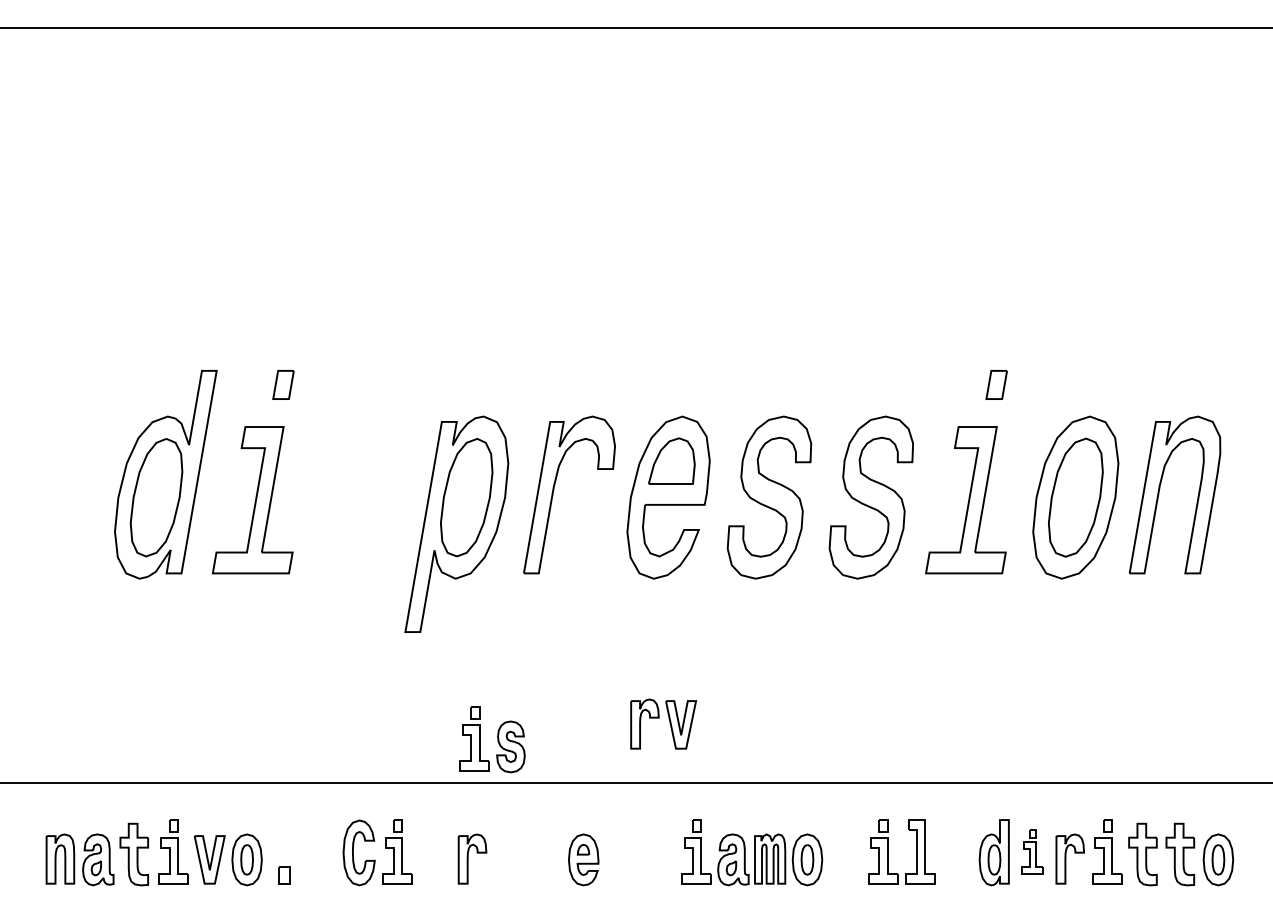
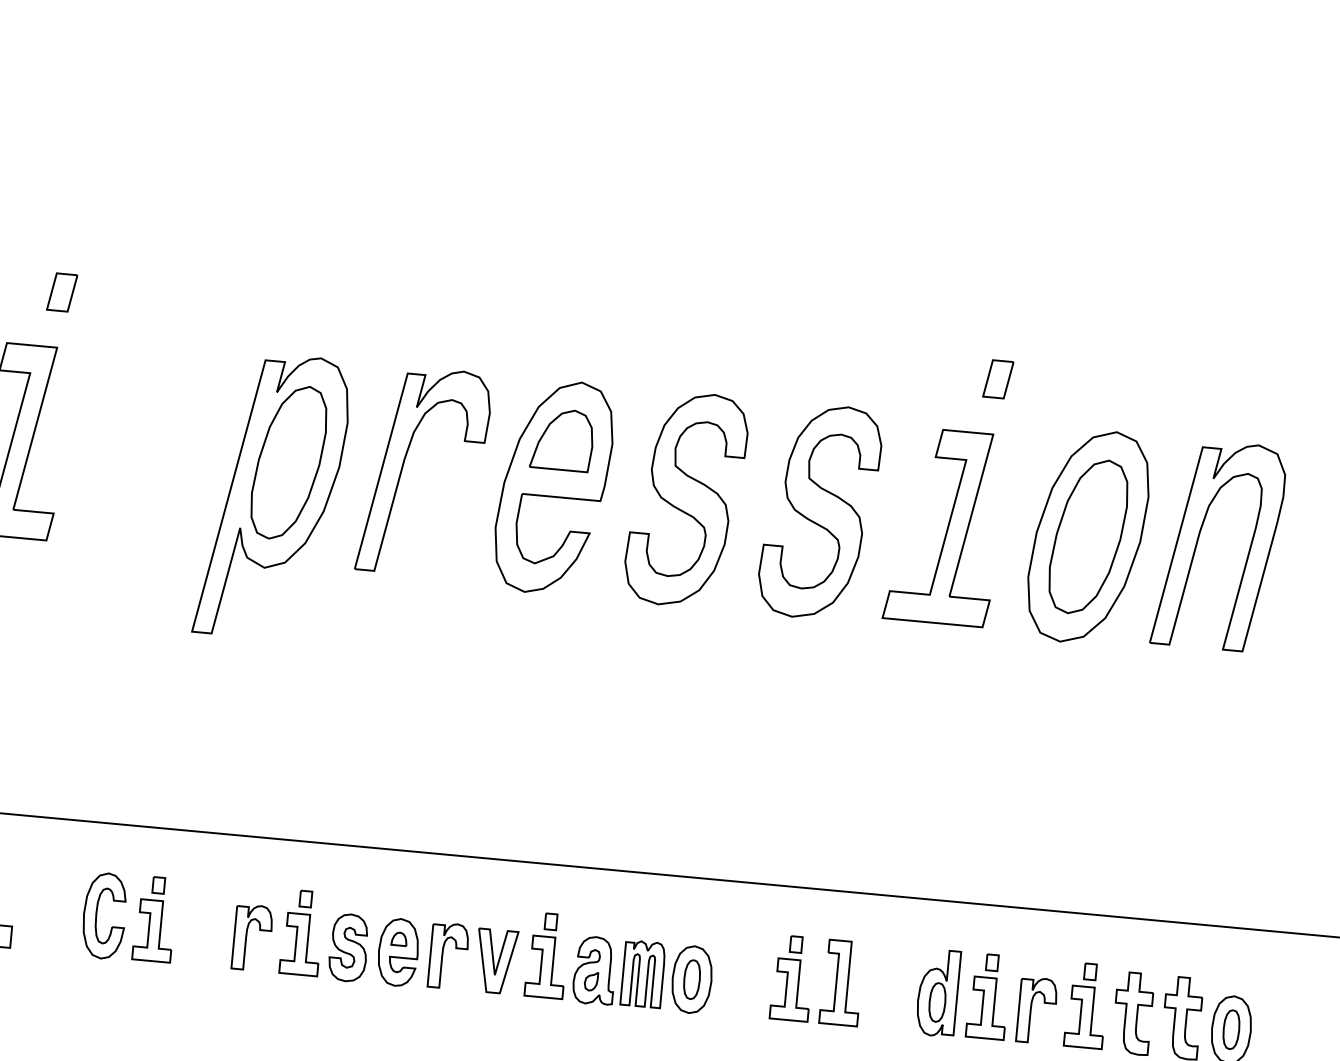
part: (663, 723) -> (473, 957), moved
part: (492, 739) -> (325, 935), moved
part: (1032, 851) -> (988, 996), size x1.43

